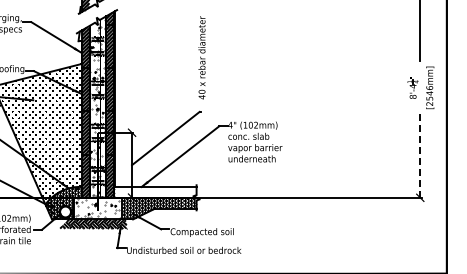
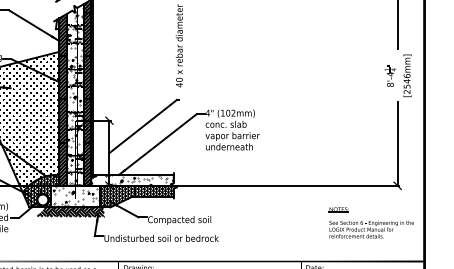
line: (420, 156) -> (397, 144), dashed -> solid
hatch: (154, 192) -> (131, 180), added
part: (393, 234) -> (370, 222), added

